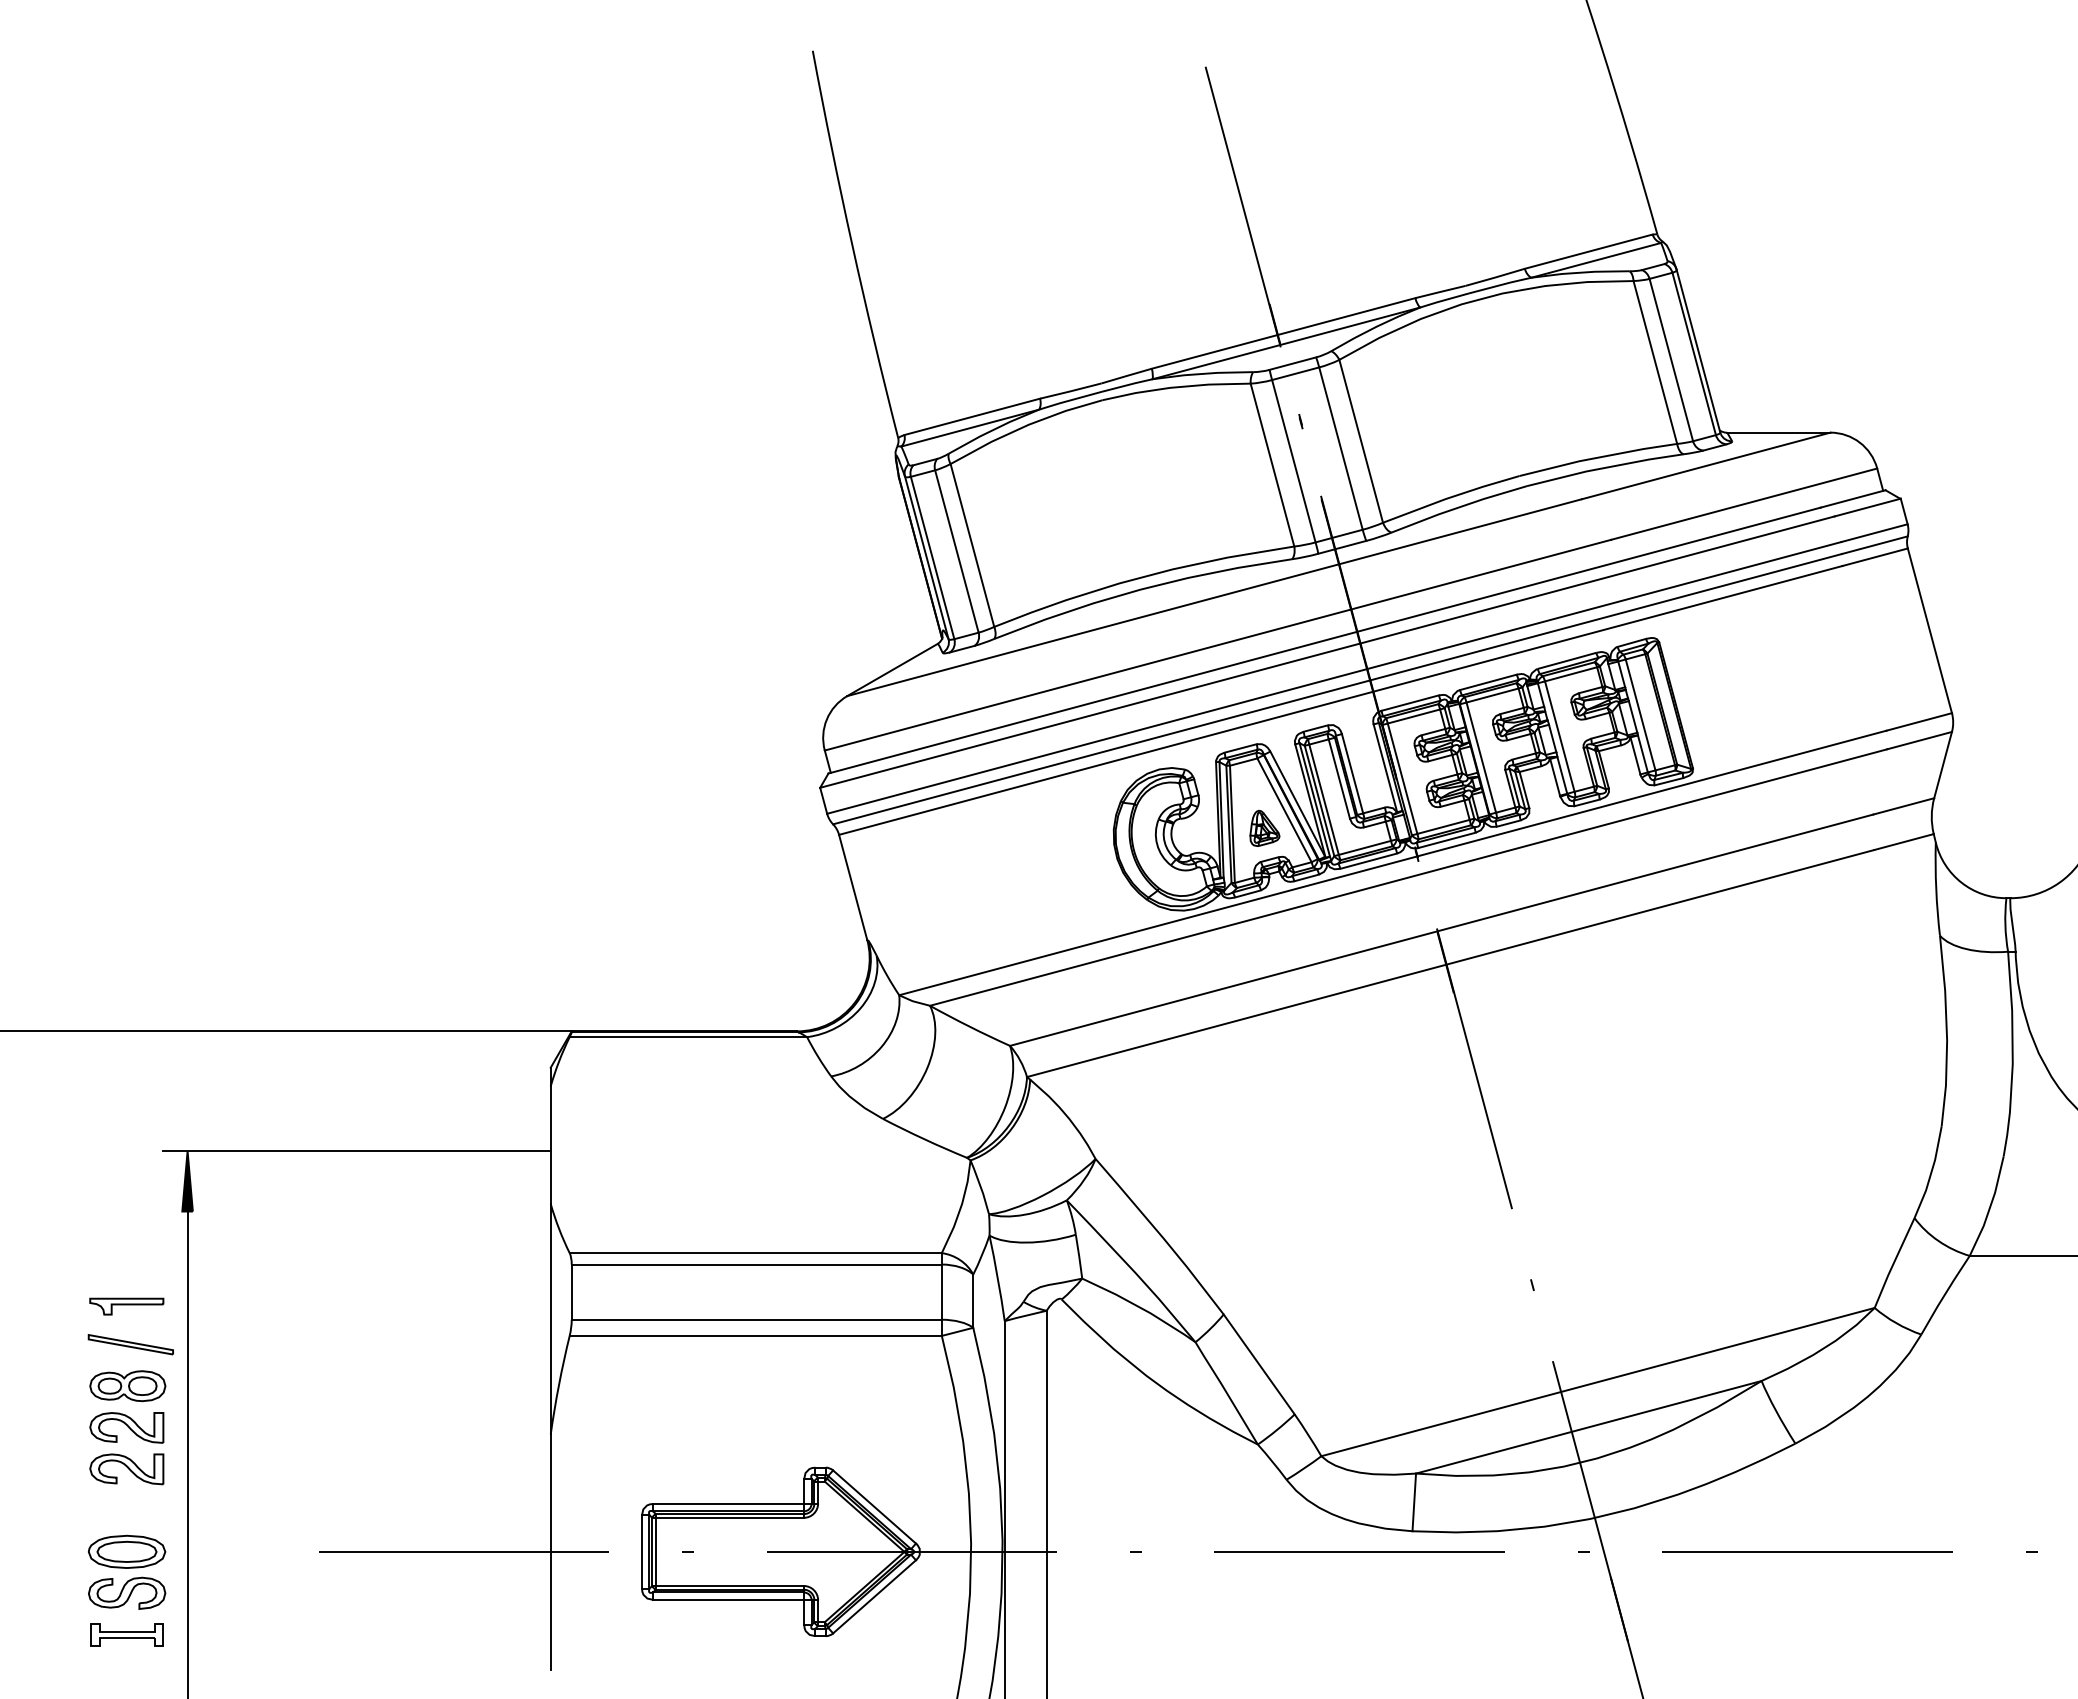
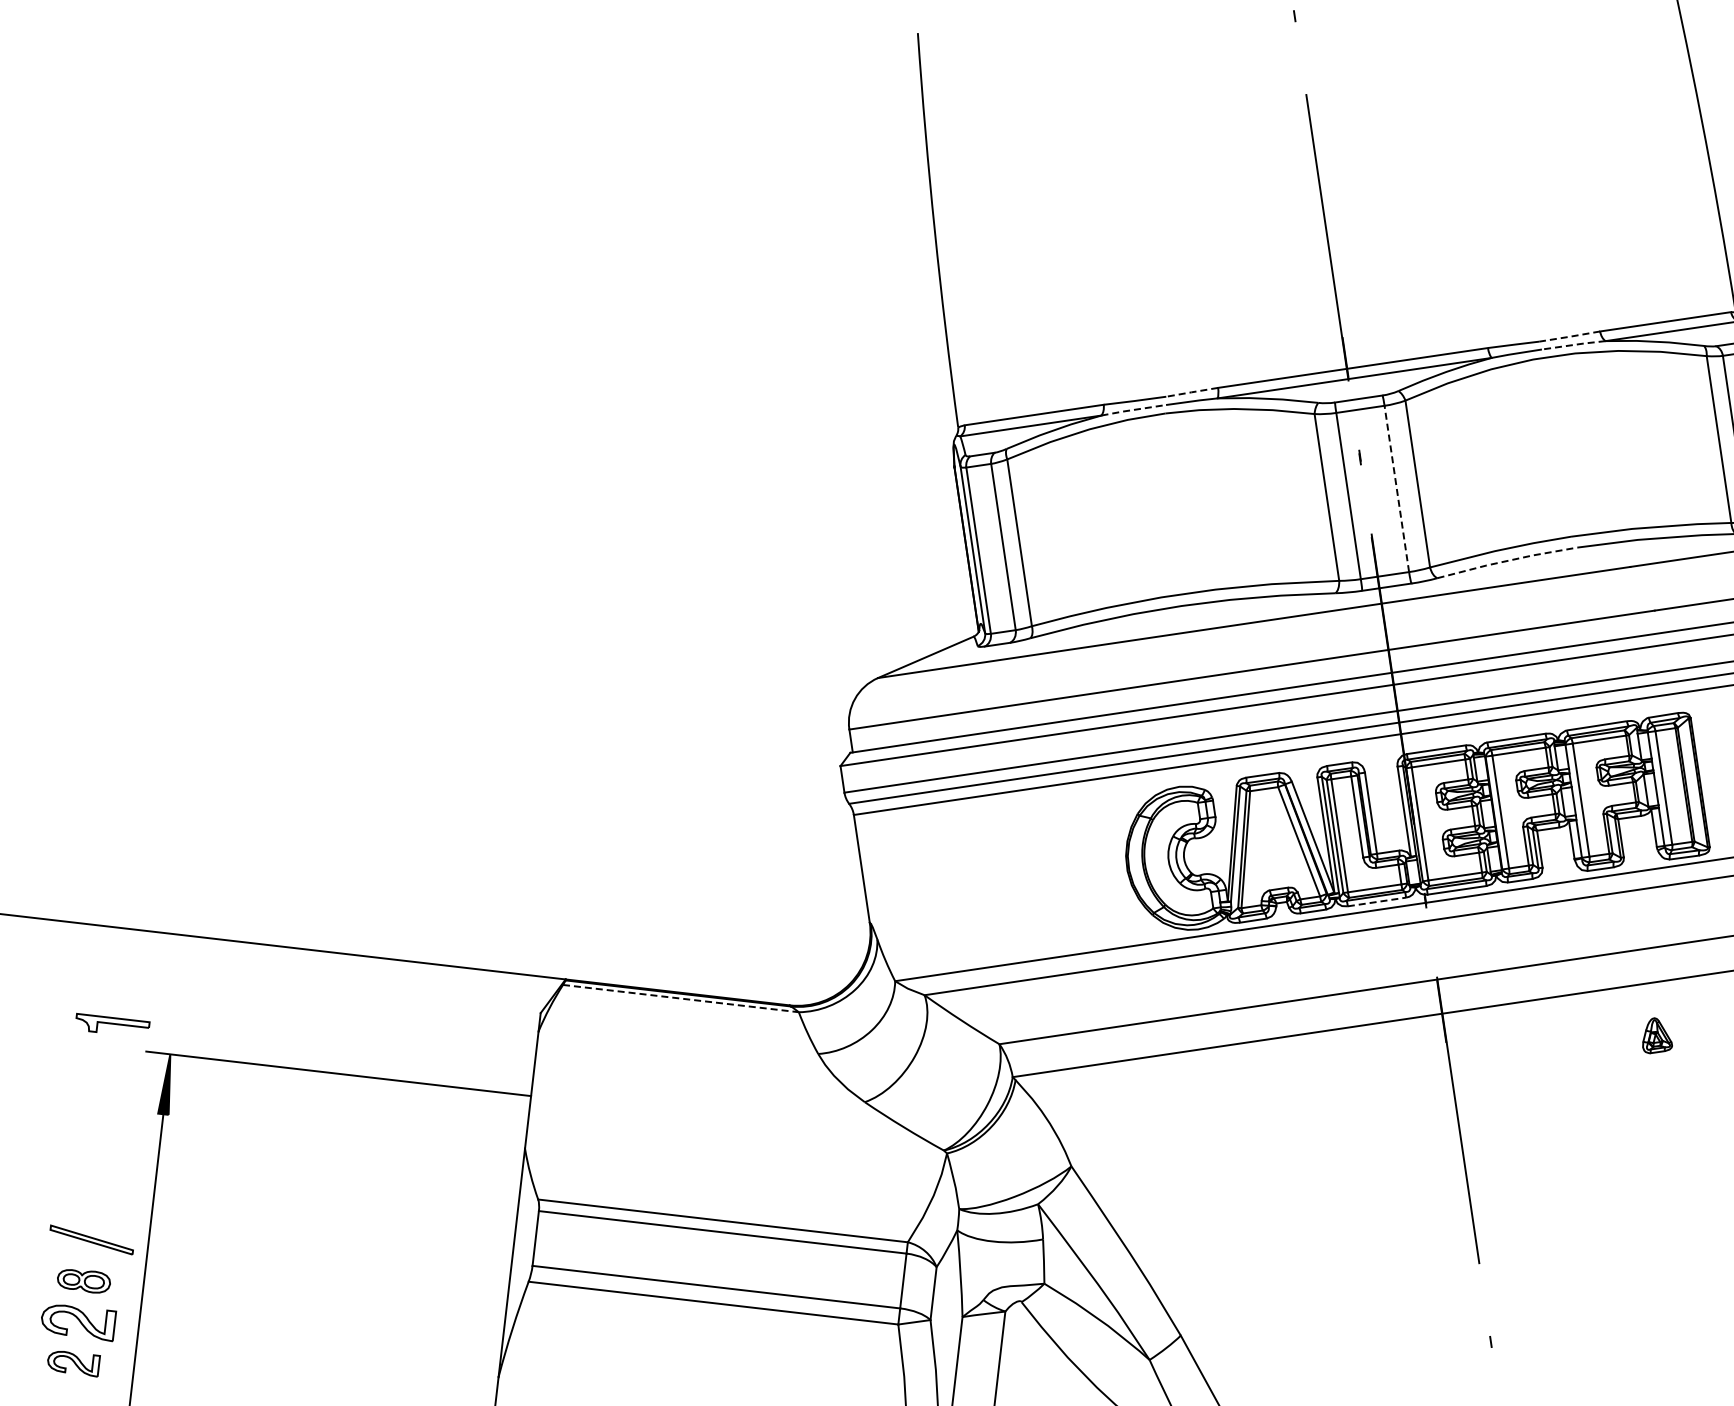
line: (1495, 277) -> (1570, 336), solid -> dashed
line: (1500, 285) -> (1574, 345), solid -> dashed
line: (1125, 376) -> (1191, 392), solid -> dashed
line: (1070, 400) -> (1133, 410), solid -> dashed
line: (1340, 448) -> (1396, 488), solid -> dashed
line: (1459, 507) -> (1507, 561), solid -> dashed
part: (1264, 827) -> (1658, 1035), moved
line: (1369, 861) -> (1377, 902), solid -> dashed
line: (688, 1037) -> (681, 998), solid -> dashed
part: (126, 1306) -> (112, 1025), moved
part: (127, 1386) -> (83, 1281), size x0.7
part: (126, 1469) -> (73, 1363), size x0.7

